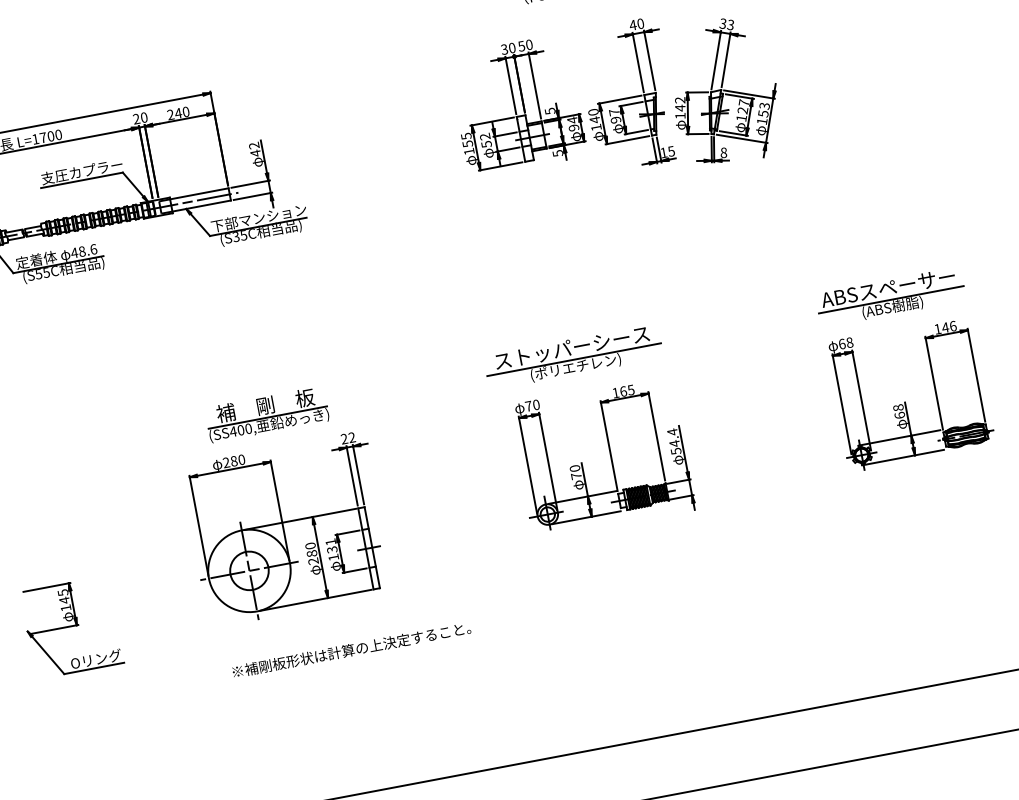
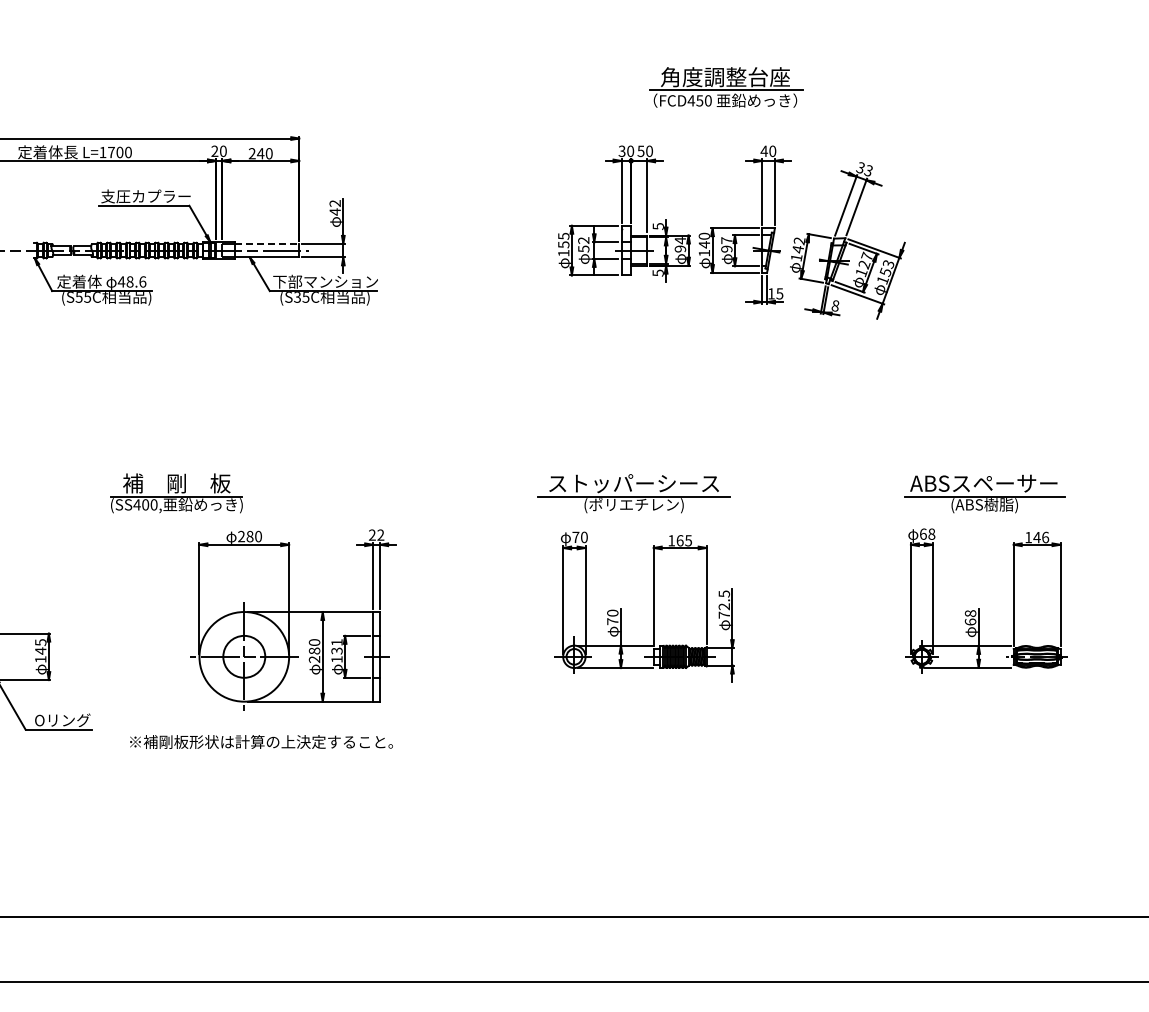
line: (199, 193) -> (267, 243), solid -> dashed
part: (266, 414) -> (176, 493), moved
text: (674, 441) -> (724, 604), 54.4 -> 72.5
text: (351, 649) -> (261, 741), moved

